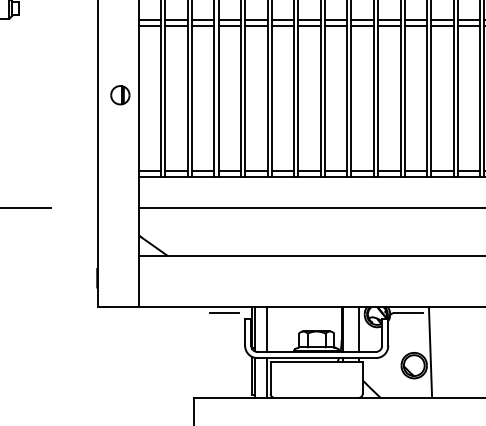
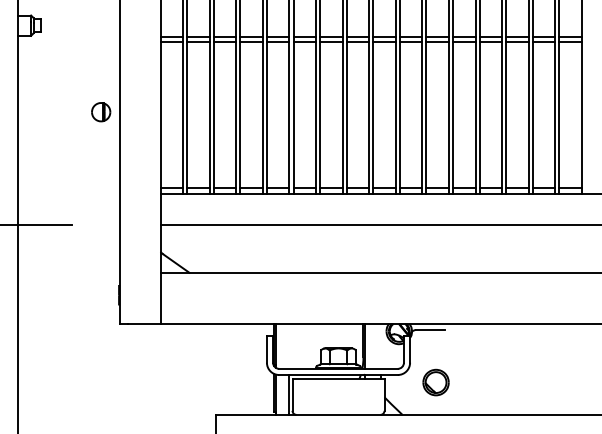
part: (120, 95) -> (101, 112), moved
line: (224, 313) -> (246, 330), removed
line: (266, 328) -> (288, 345), removed
line: (358, 328) -> (380, 345), removed
line: (429, 351) -> (451, 368), removed

